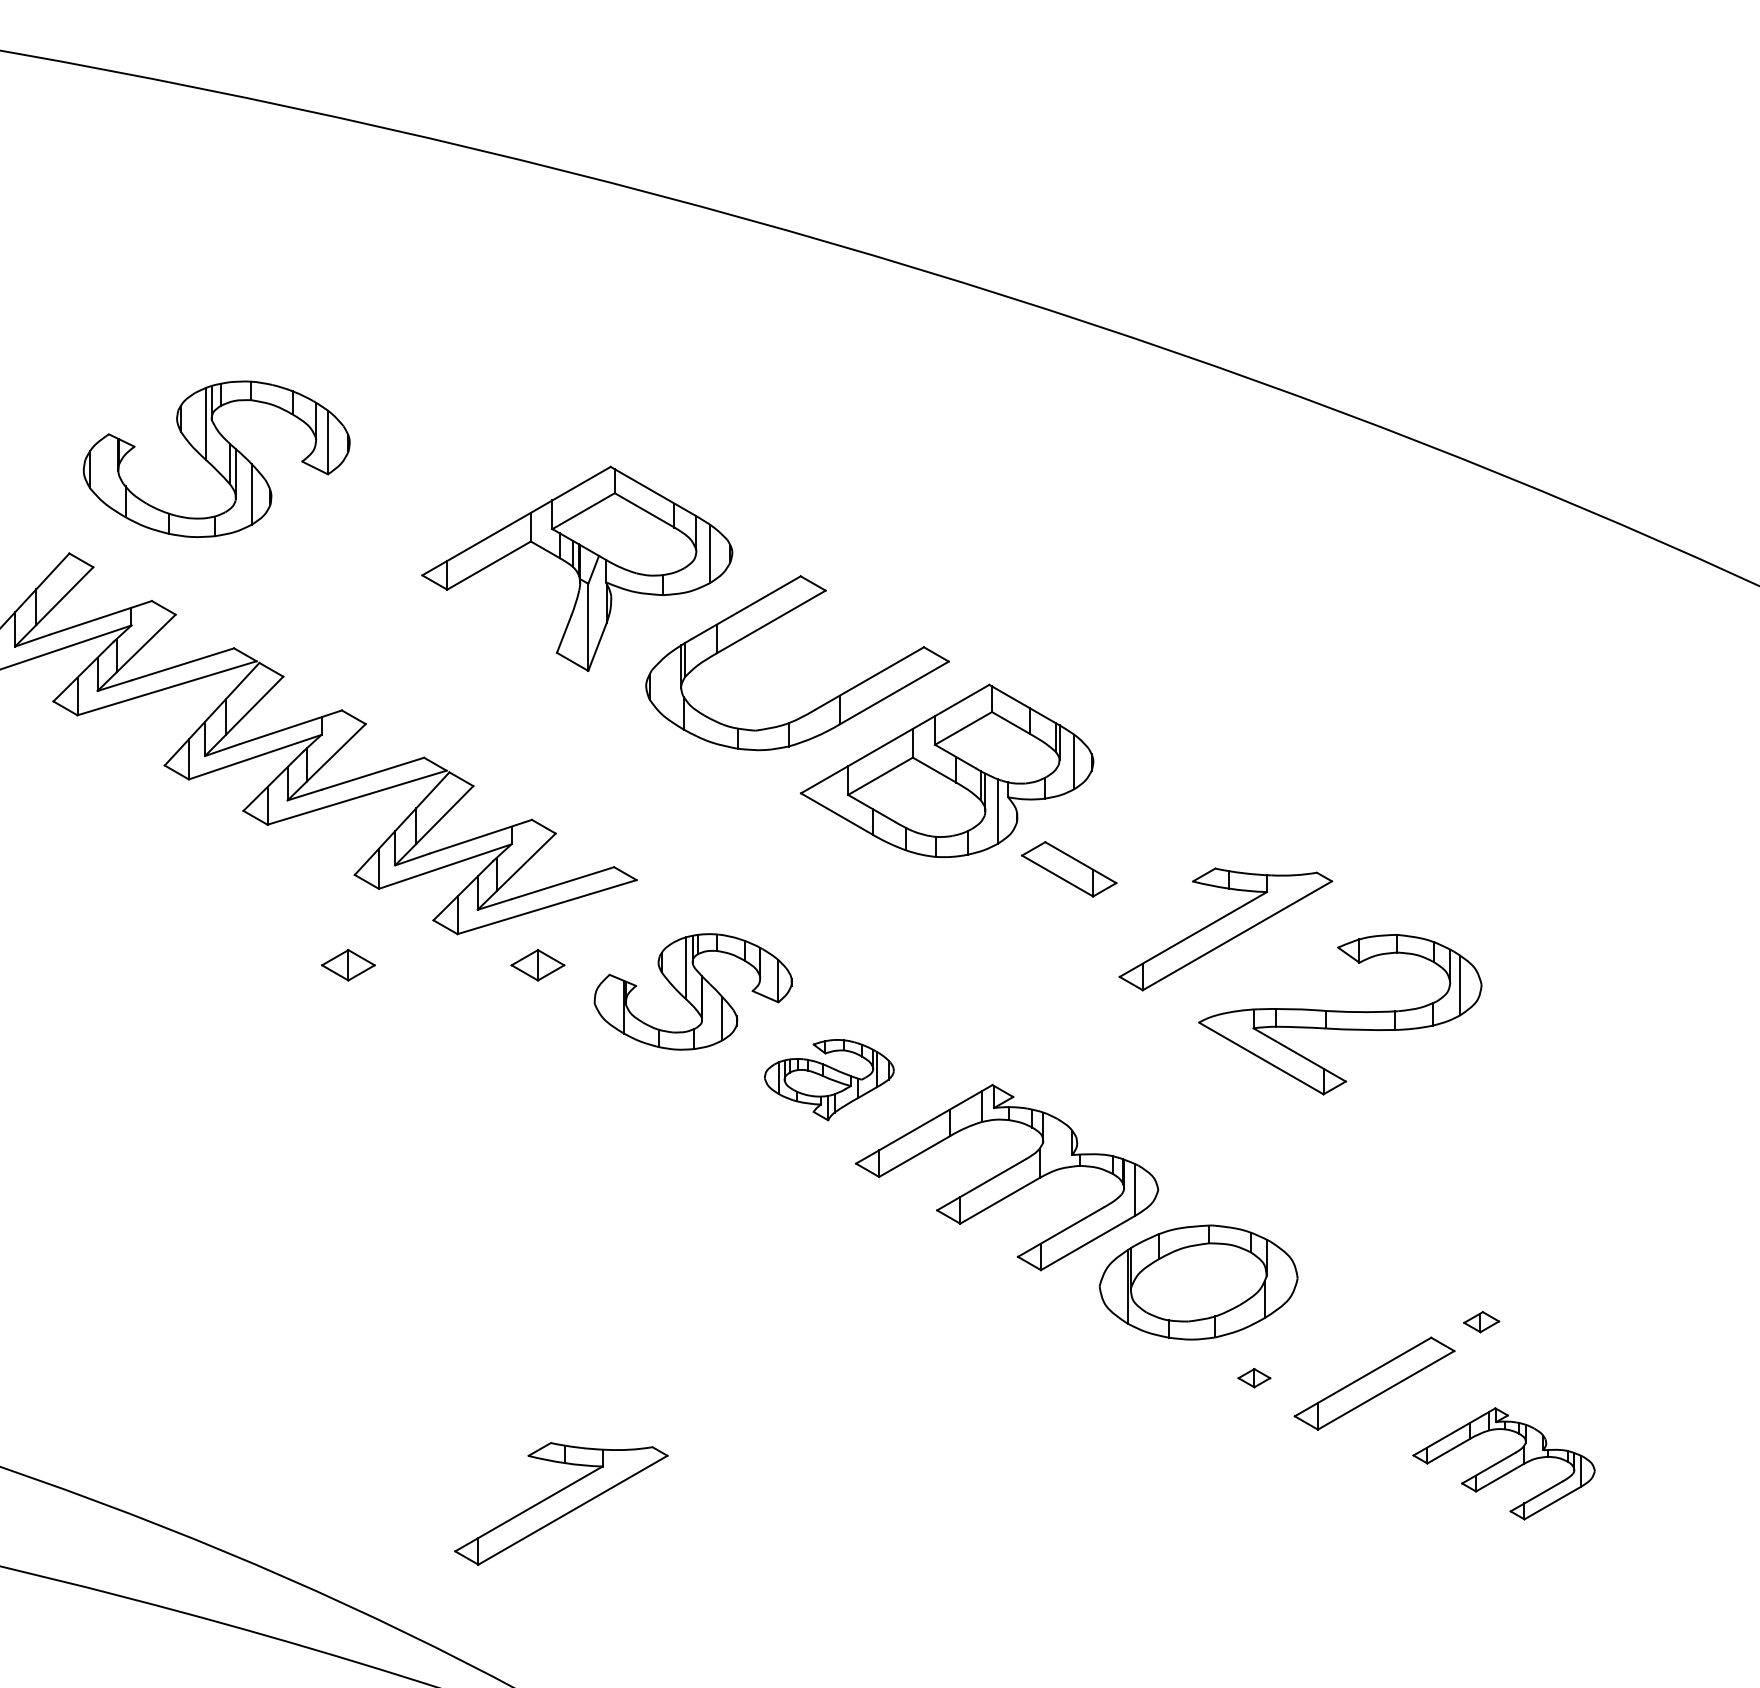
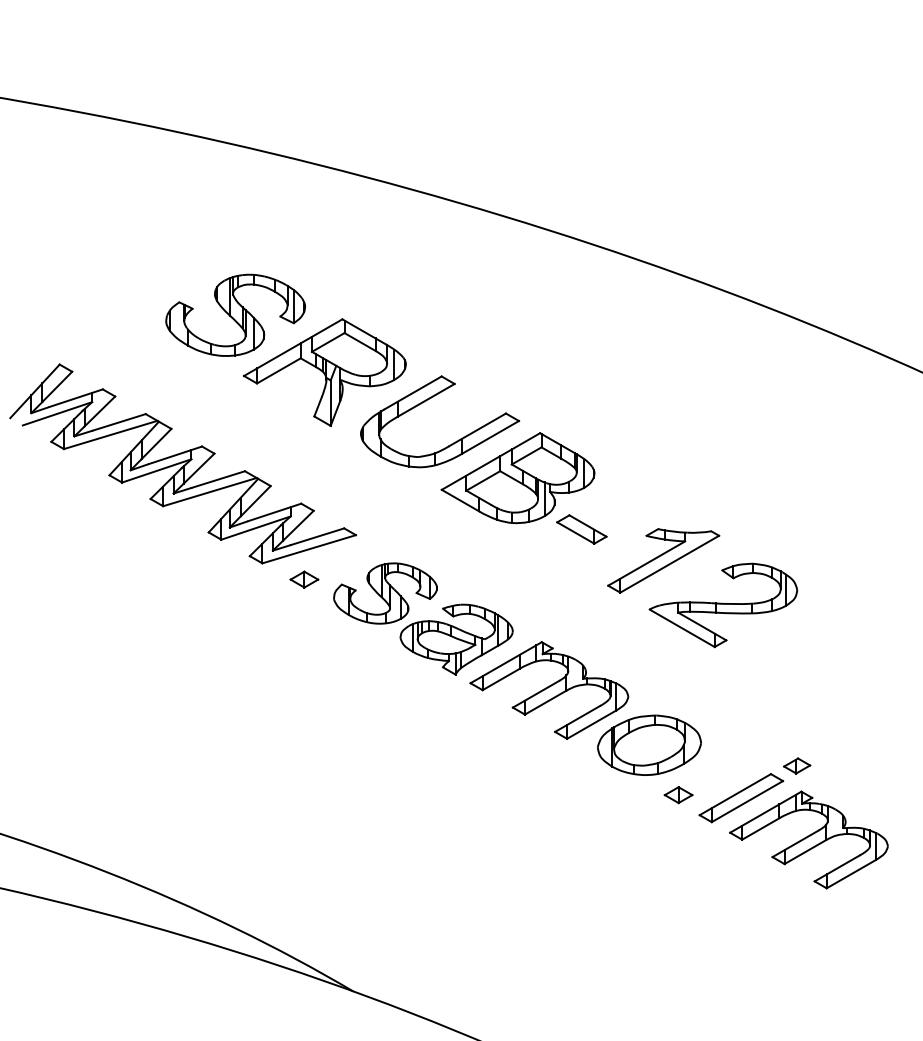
part: (216, 457) -> (235, 314), moved
part: (348, 965) -> (205, 579), removed
part: (829, 1079) -> (456, 639), size x1.67
part: (1482, 1321) -> (797, 765), size x1.43
part: (1254, 1378) -> (678, 795), size x1.67
part: (1503, 1462) -> (808, 839), size x1.67
part: (561, 1503) -> (316, 860), removed

